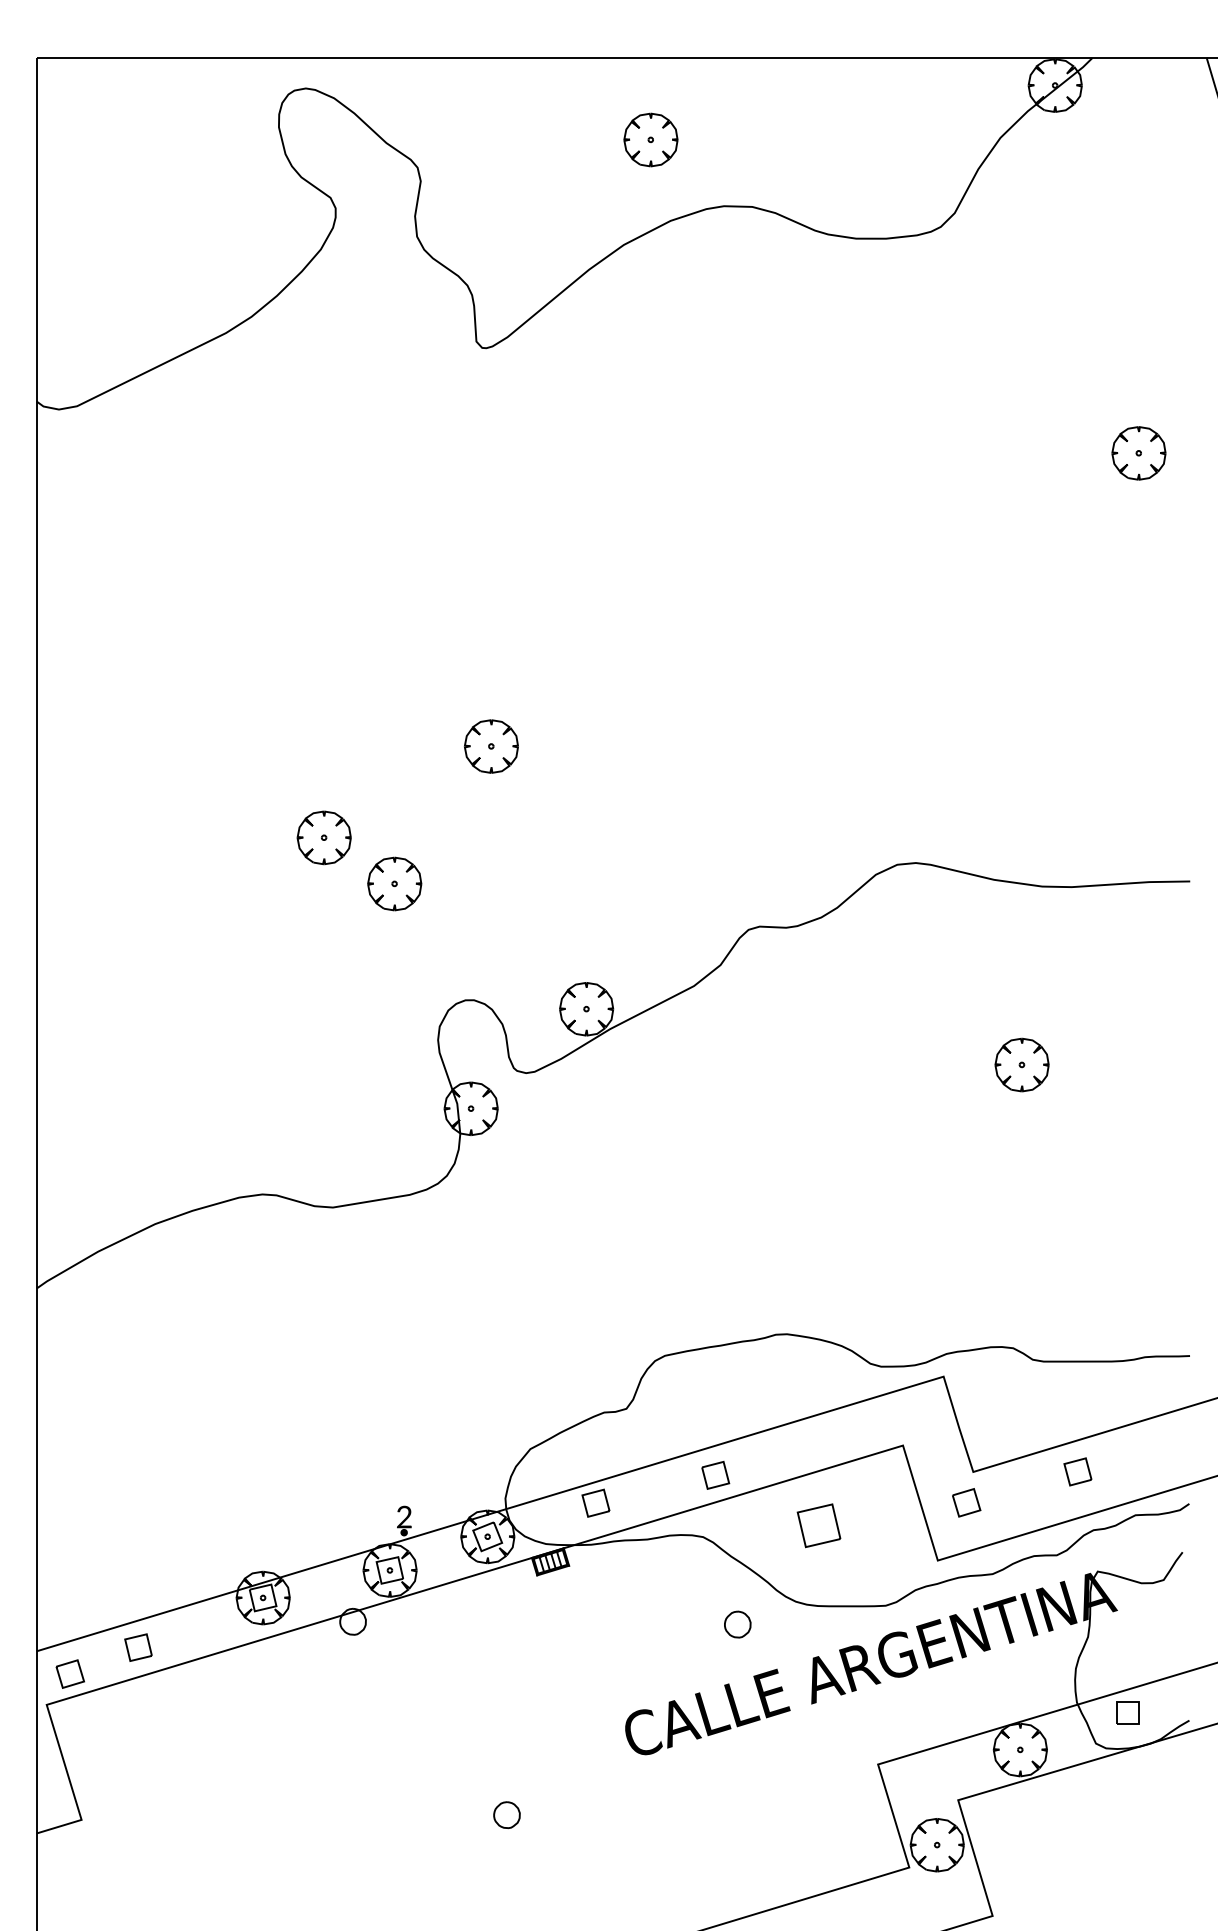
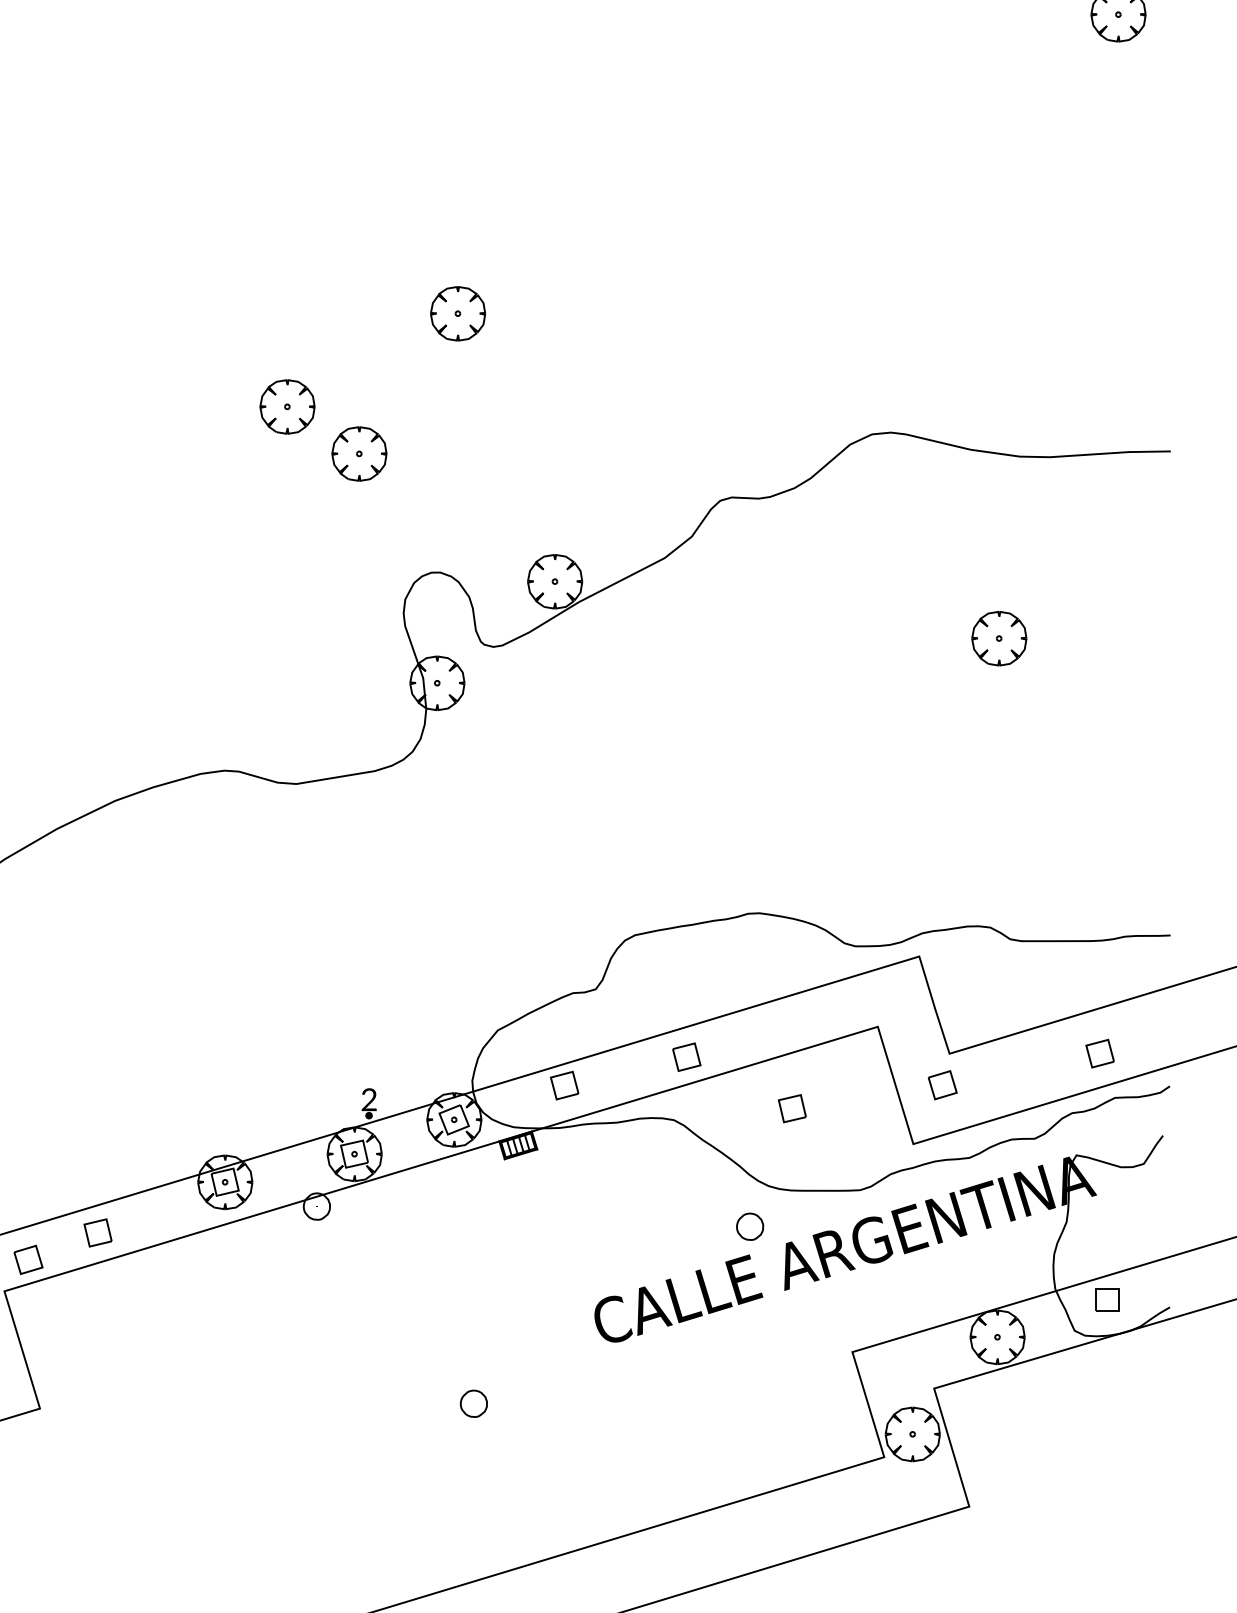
part: (1077, 1471) -> (1099, 1053), moved
part: (819, 1525) -> (792, 1108), size x0.62
part: (737, 1624) -> (749, 1226), moved

